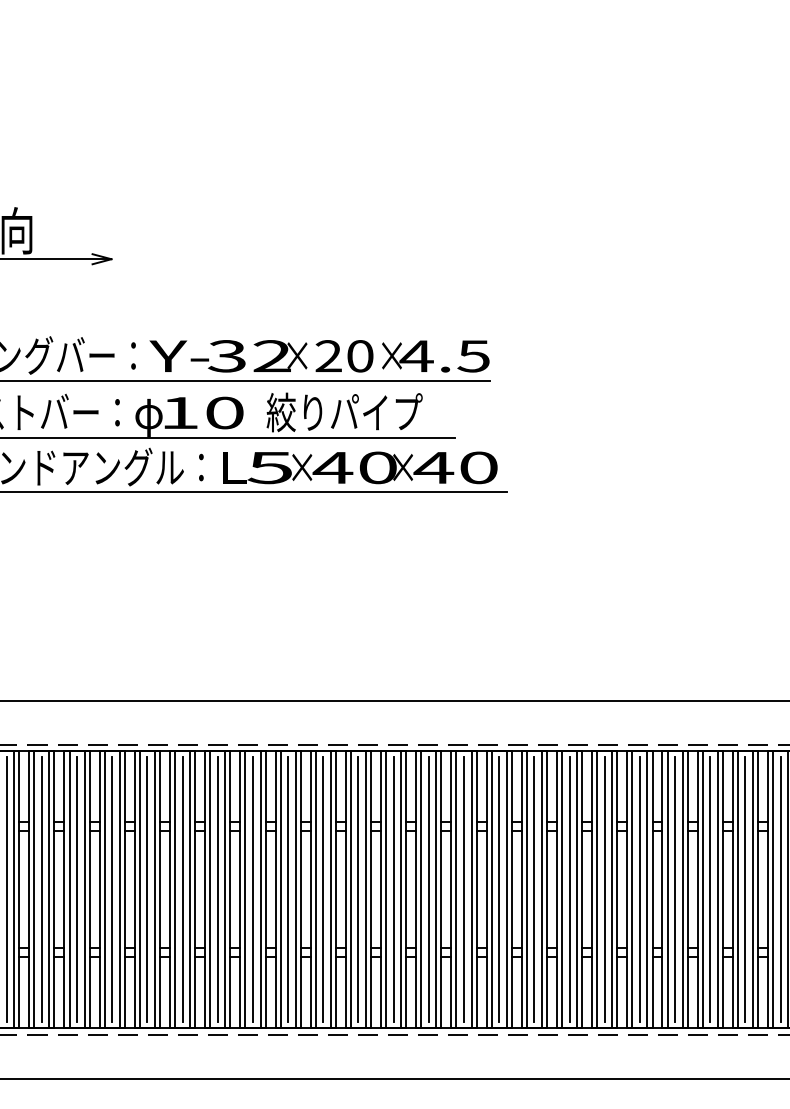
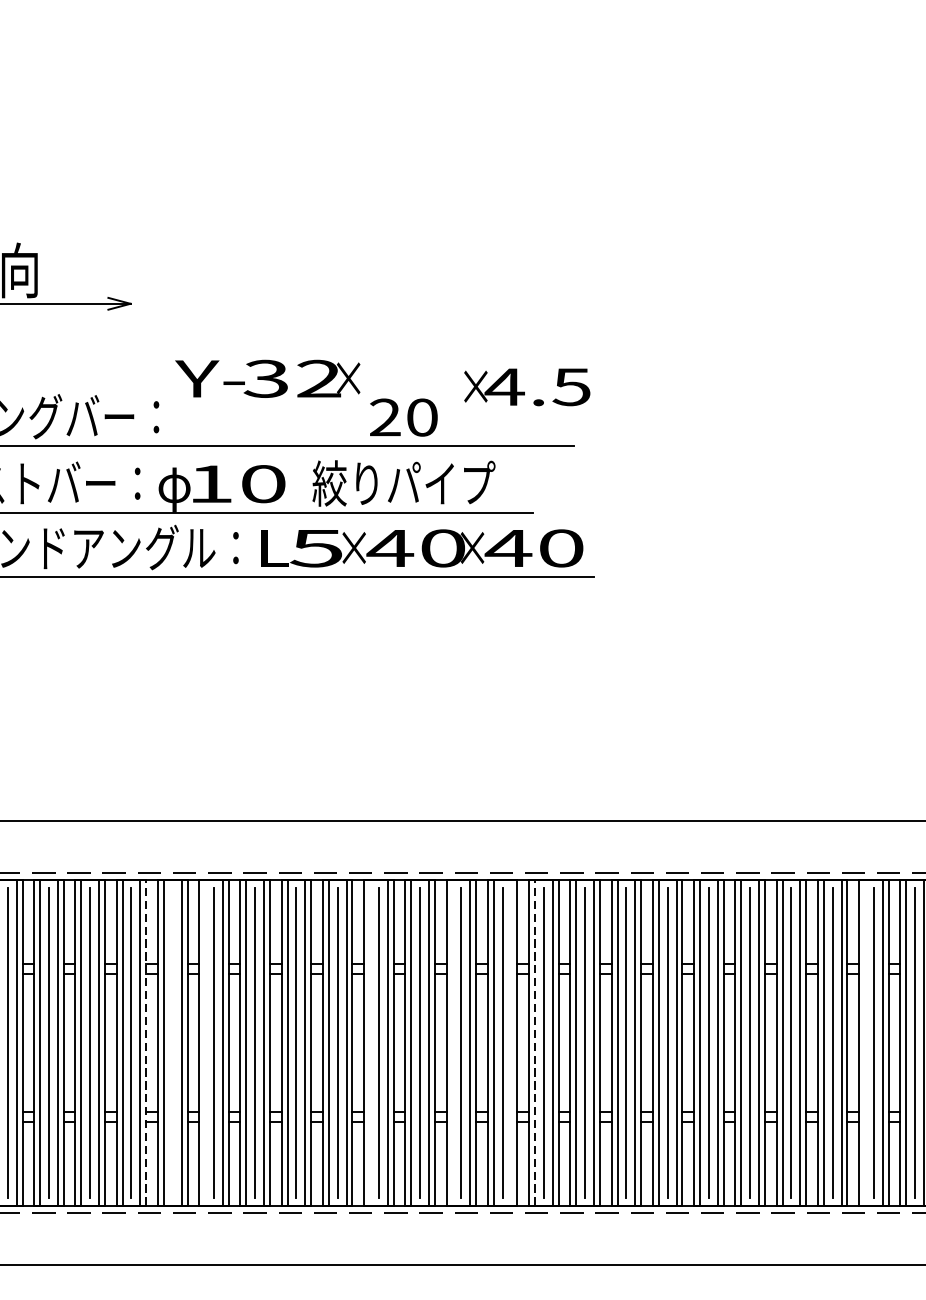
text: (228, 356) -> (267, 379), moved
text: (435, 356) -> (526, 387), moved
line: (124, 889) -> (145, 1042), solid -> dashed
line: (147, 889) -> (172, 1042), removed
line: (175, 889) -> (205, 1042), removed
line: (315, 889) -> (369, 1042), removed
line: (386, 889) -> (453, 1042), removed
line: (436, 889) -> (511, 1042), removed
line: (456, 889) -> (535, 1042), solid -> dashed
line: (737, 889) -> (864, 1042), removed

